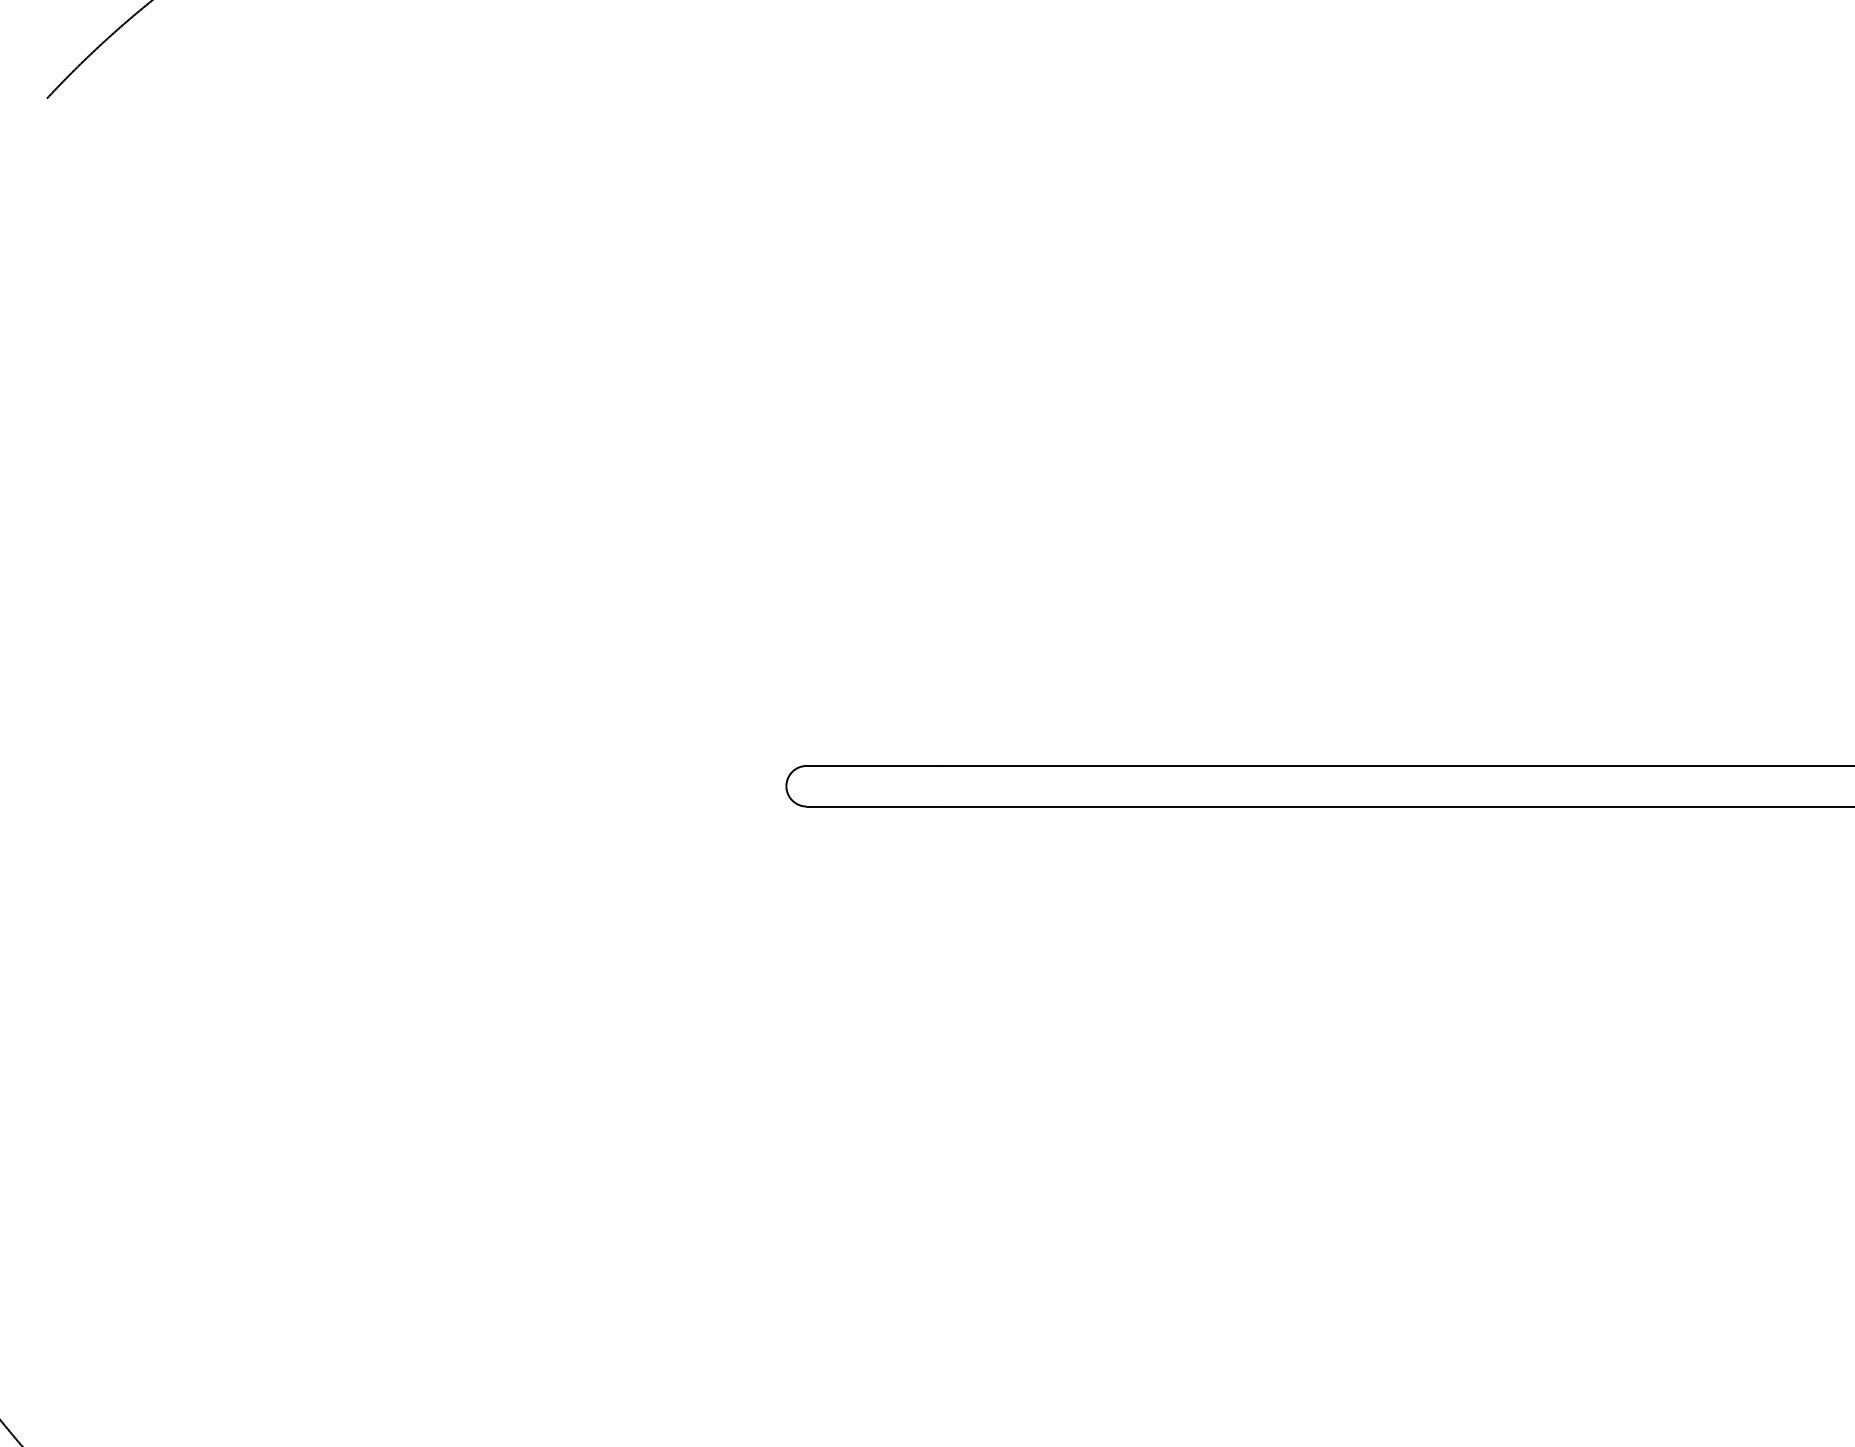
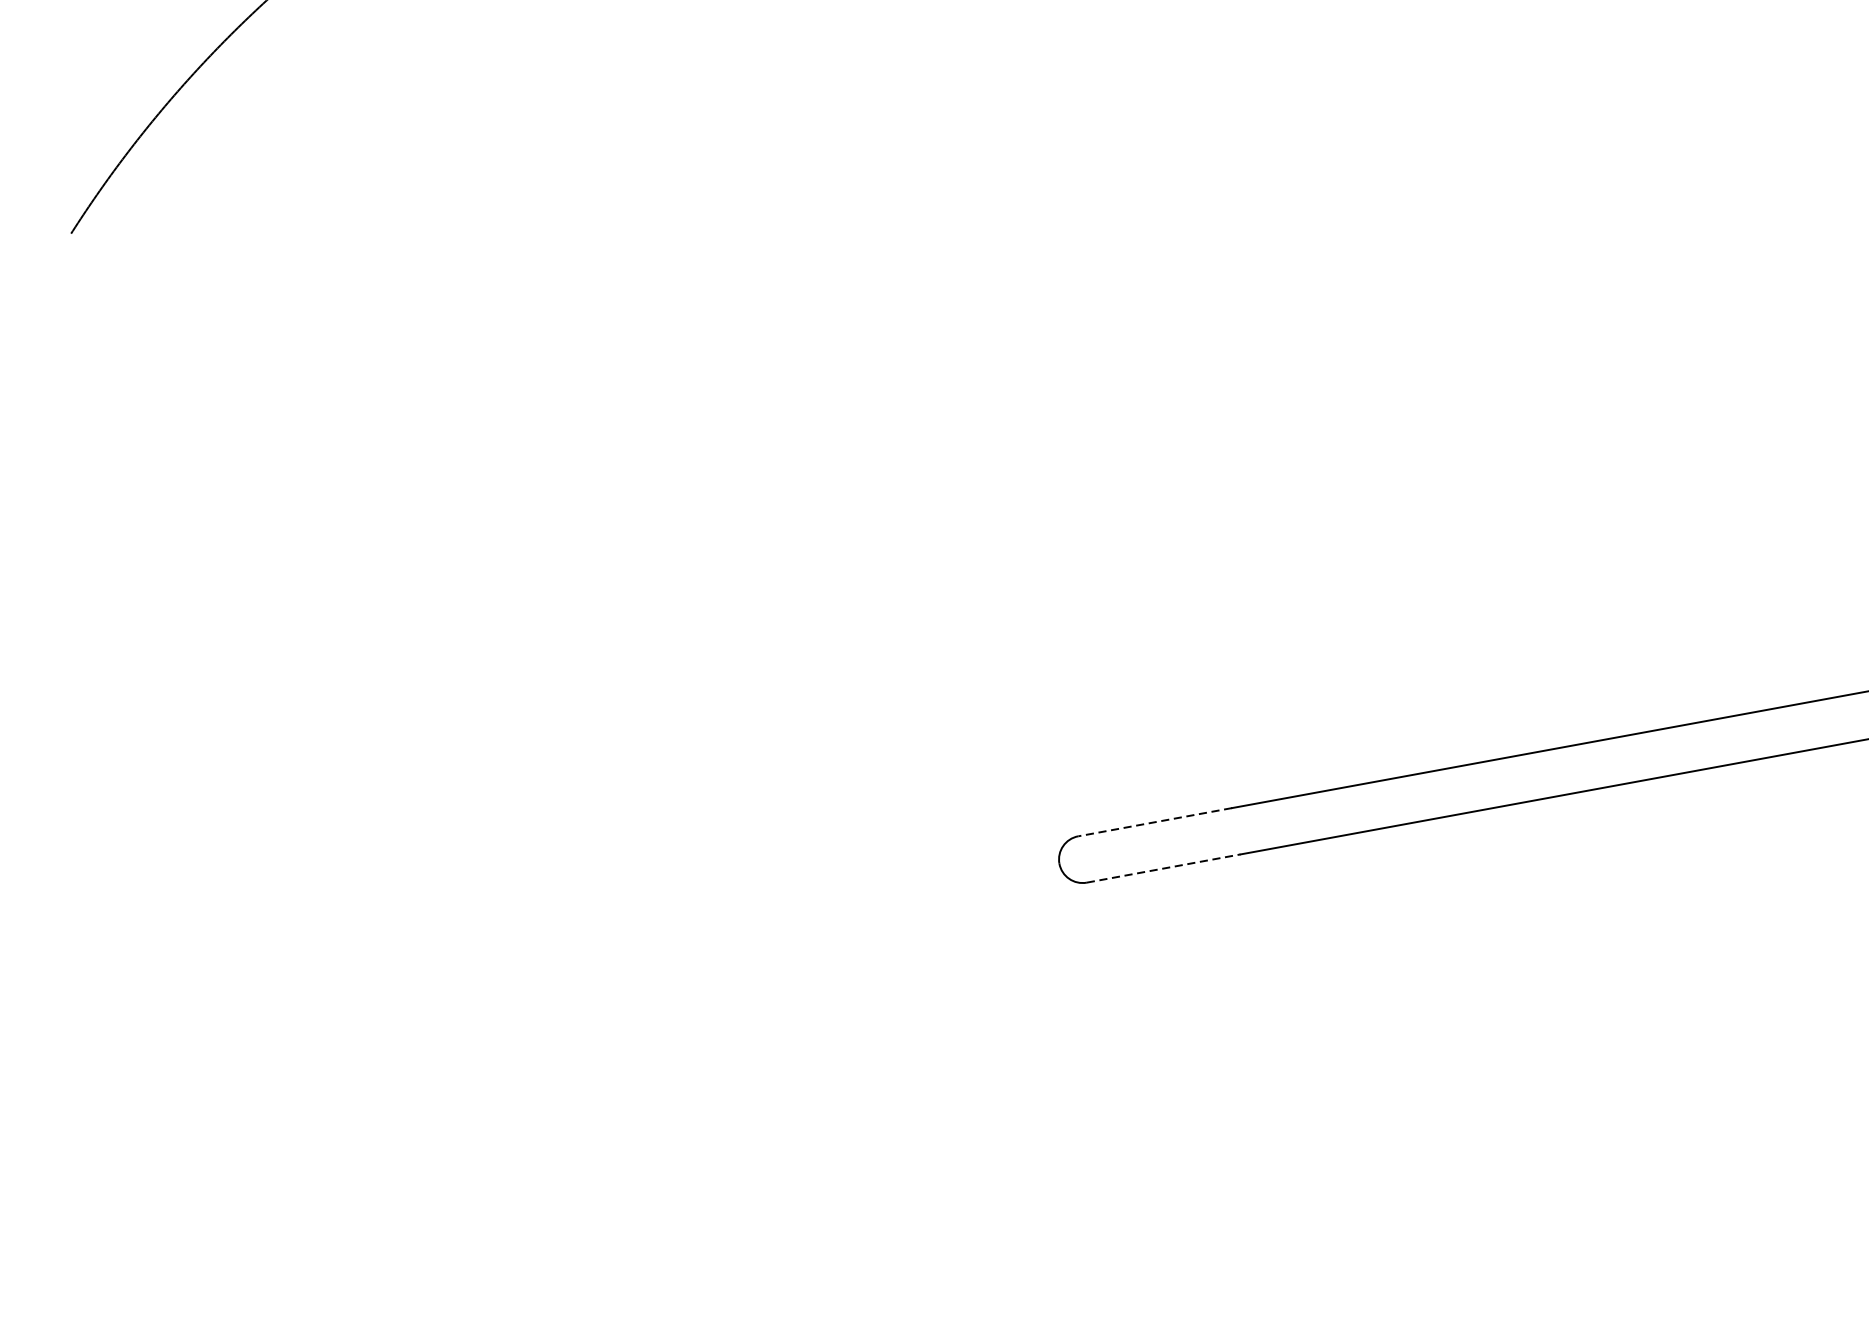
line: (873, 765) -> (1154, 821), solid -> dashed
line: (874, 806) -> (1164, 868), solid -> dashed

